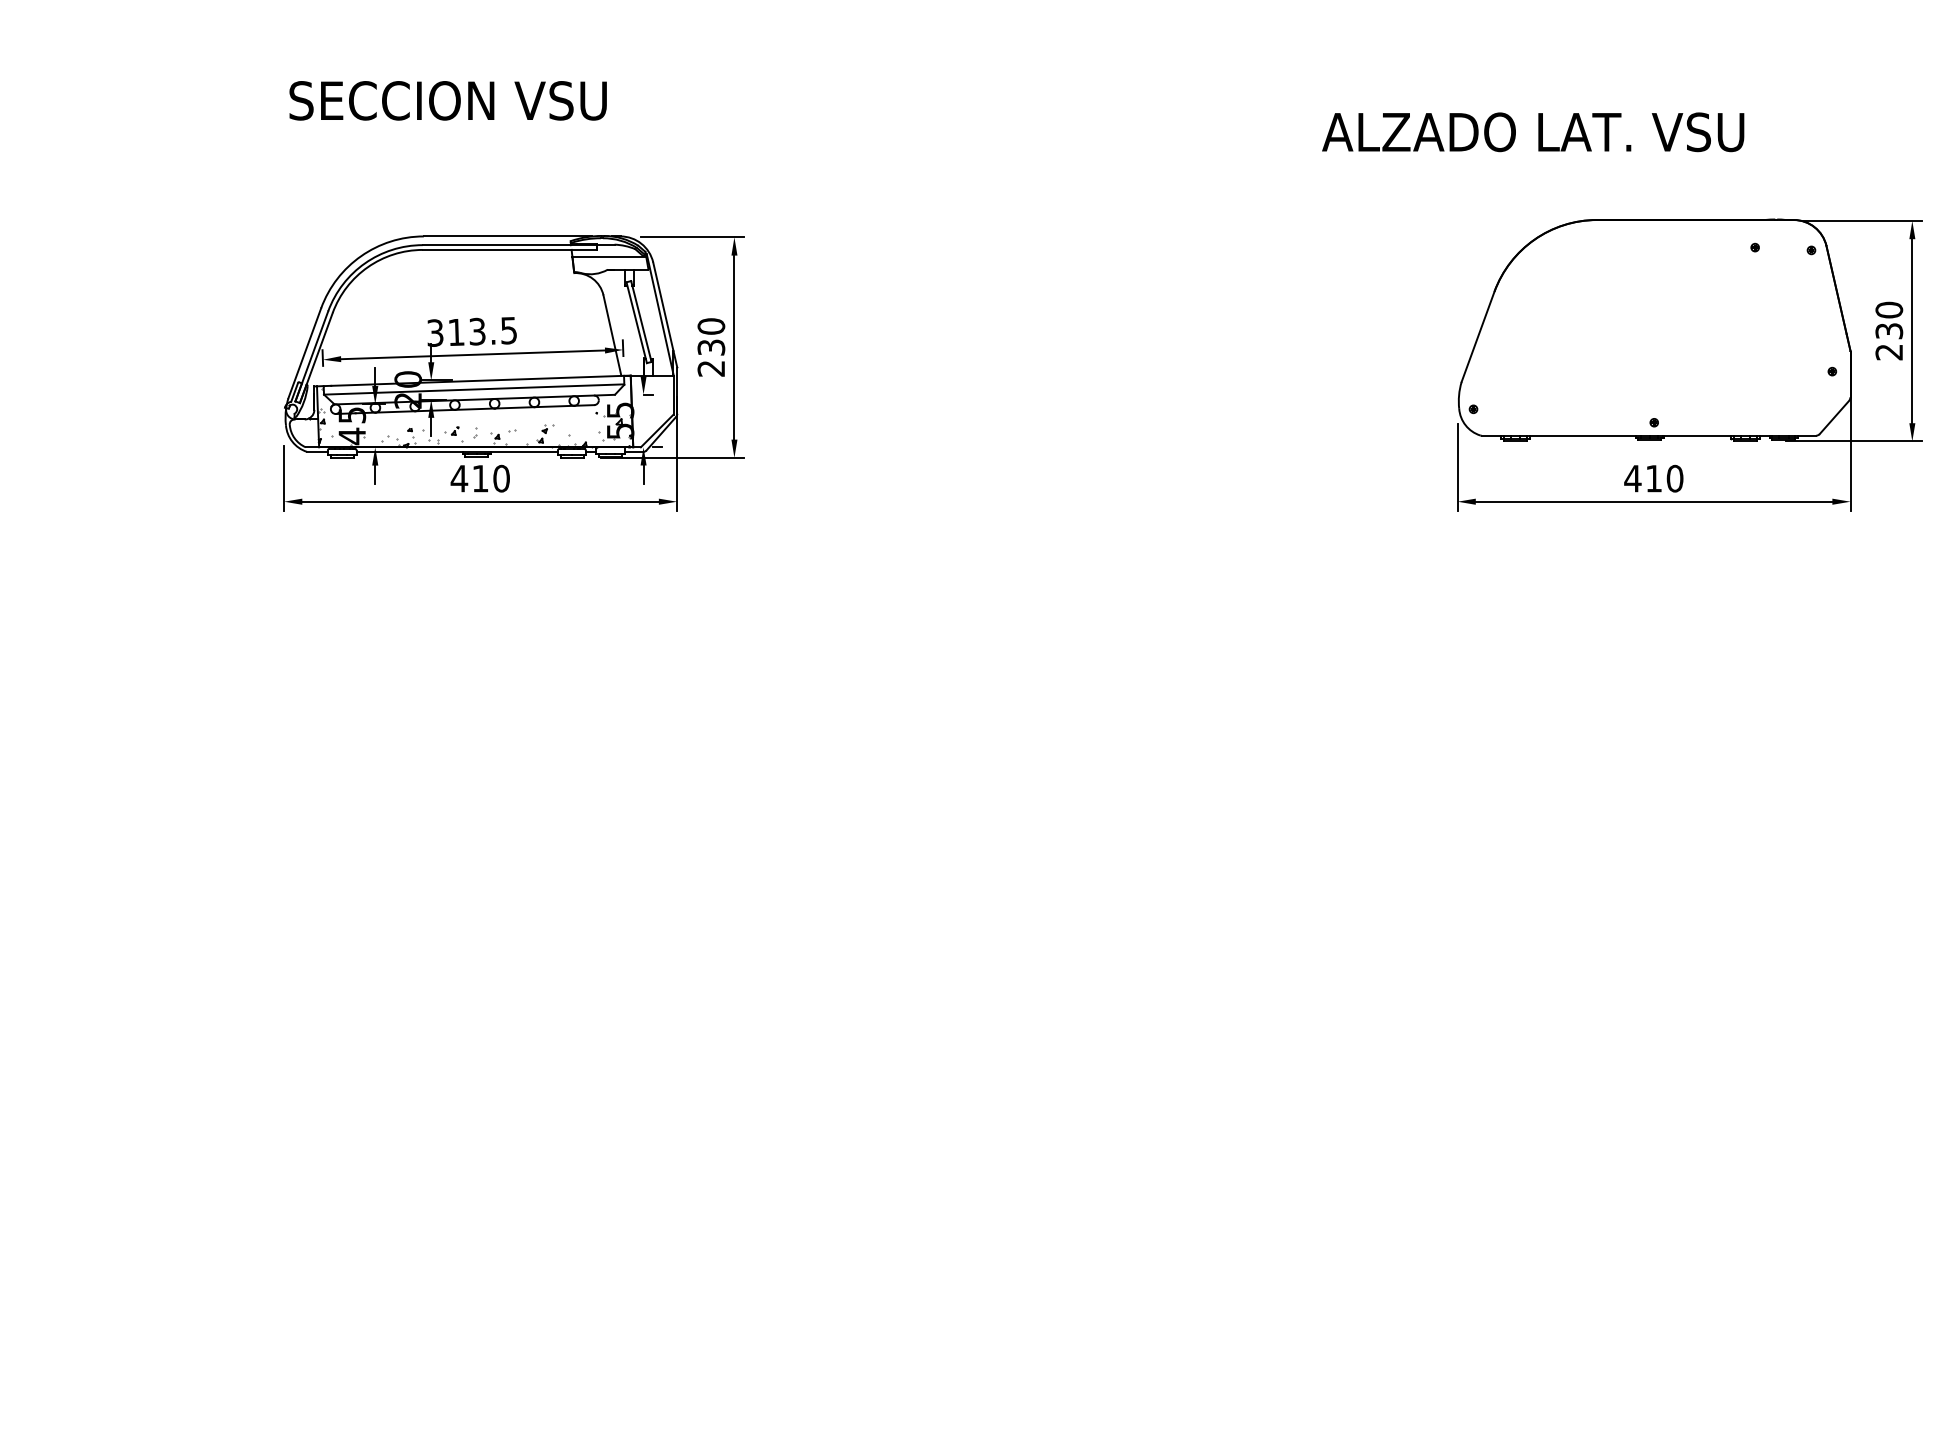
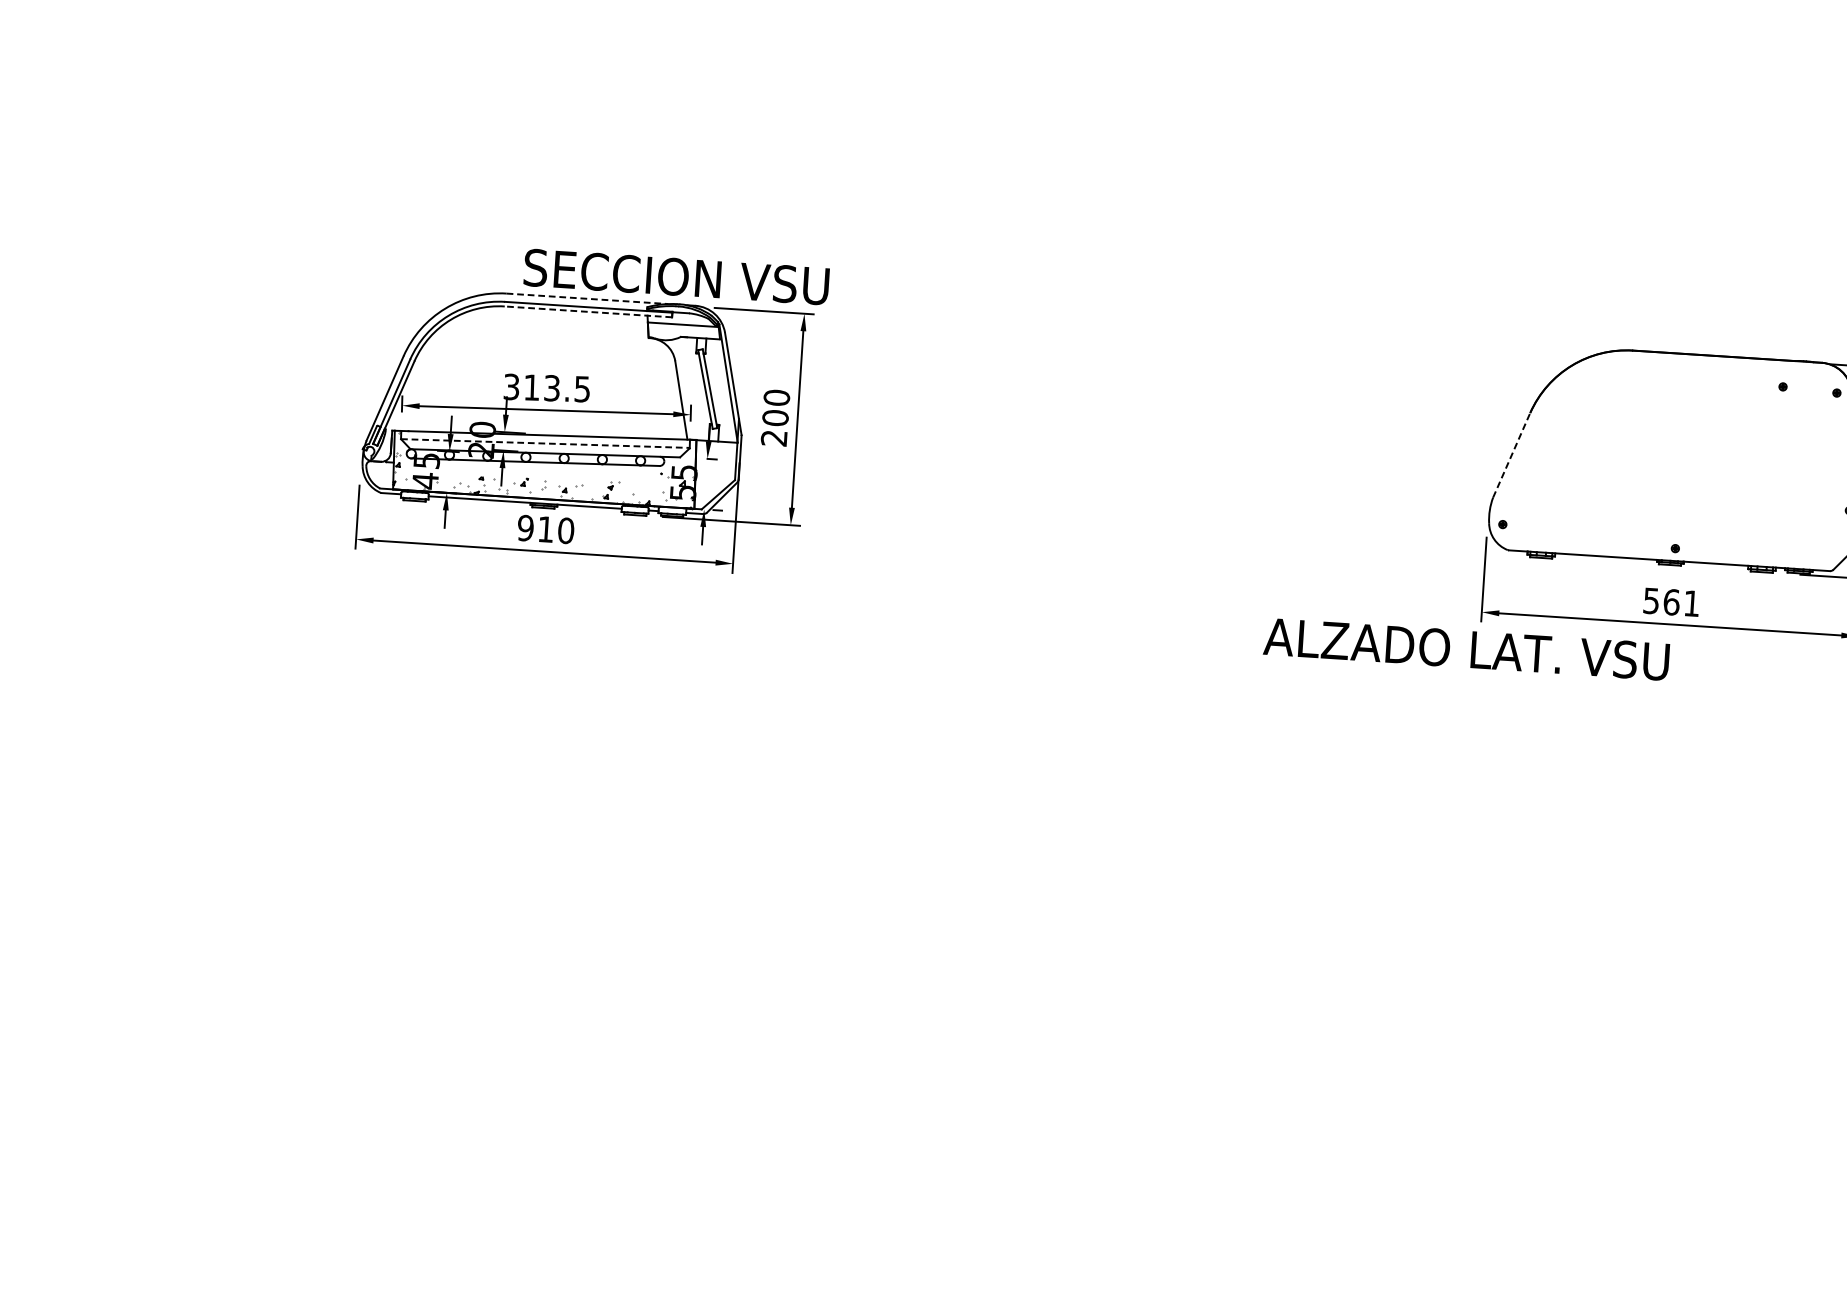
text: (447, 100) -> (675, 276), moved
text: (1533, 132) -> (1466, 649), moved
line: (508, 236) -> (587, 298), solid -> dashed
line: (509, 249) -> (587, 311), solid -> dashed
line: (1478, 336) -> (1512, 455), solid -> dashed
text: (711, 347) -> (775, 417), 230 -> 200
line: (473, 389) -> (544, 443), solid -> dashed
text: (459, 478) -> (525, 528), 410 -> 910
text: (1653, 478) -> (1671, 602), 410 -> 561

